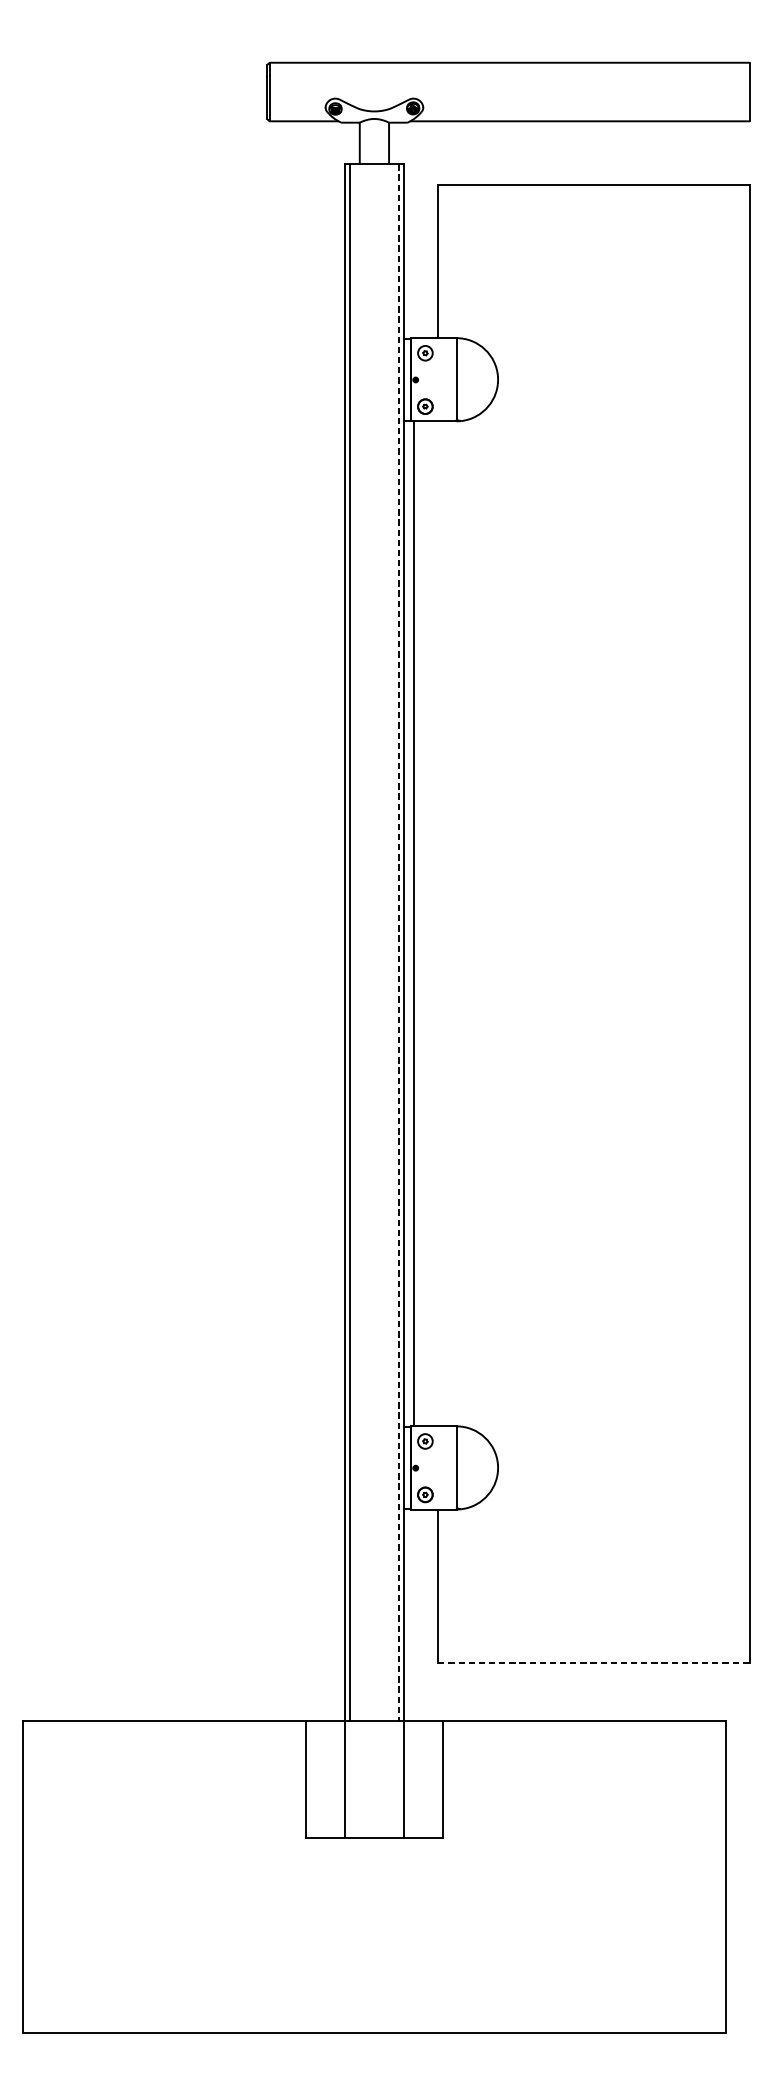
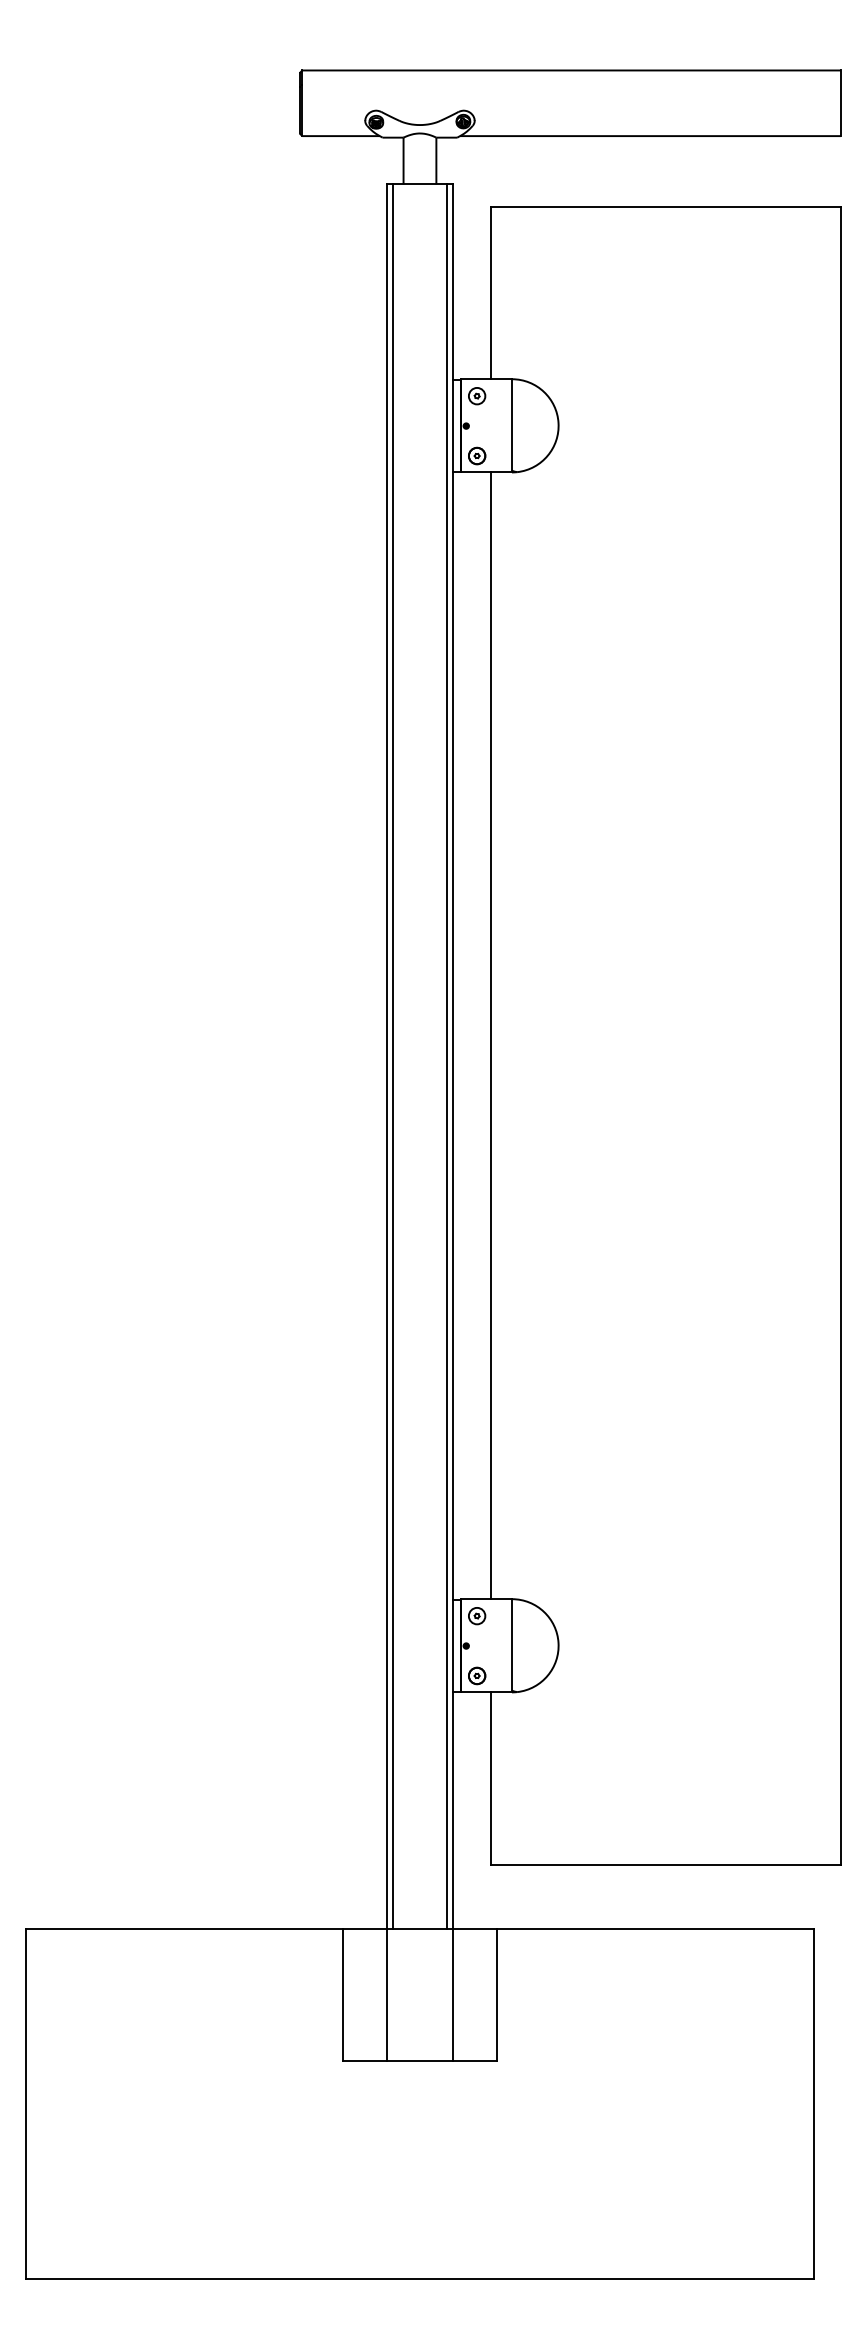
line: (414, 923) -> (491, 1035), moved
line: (398, 942) -> (447, 1056), dashed -> solid
line: (594, 1663) -> (666, 1864), dashed -> solid

